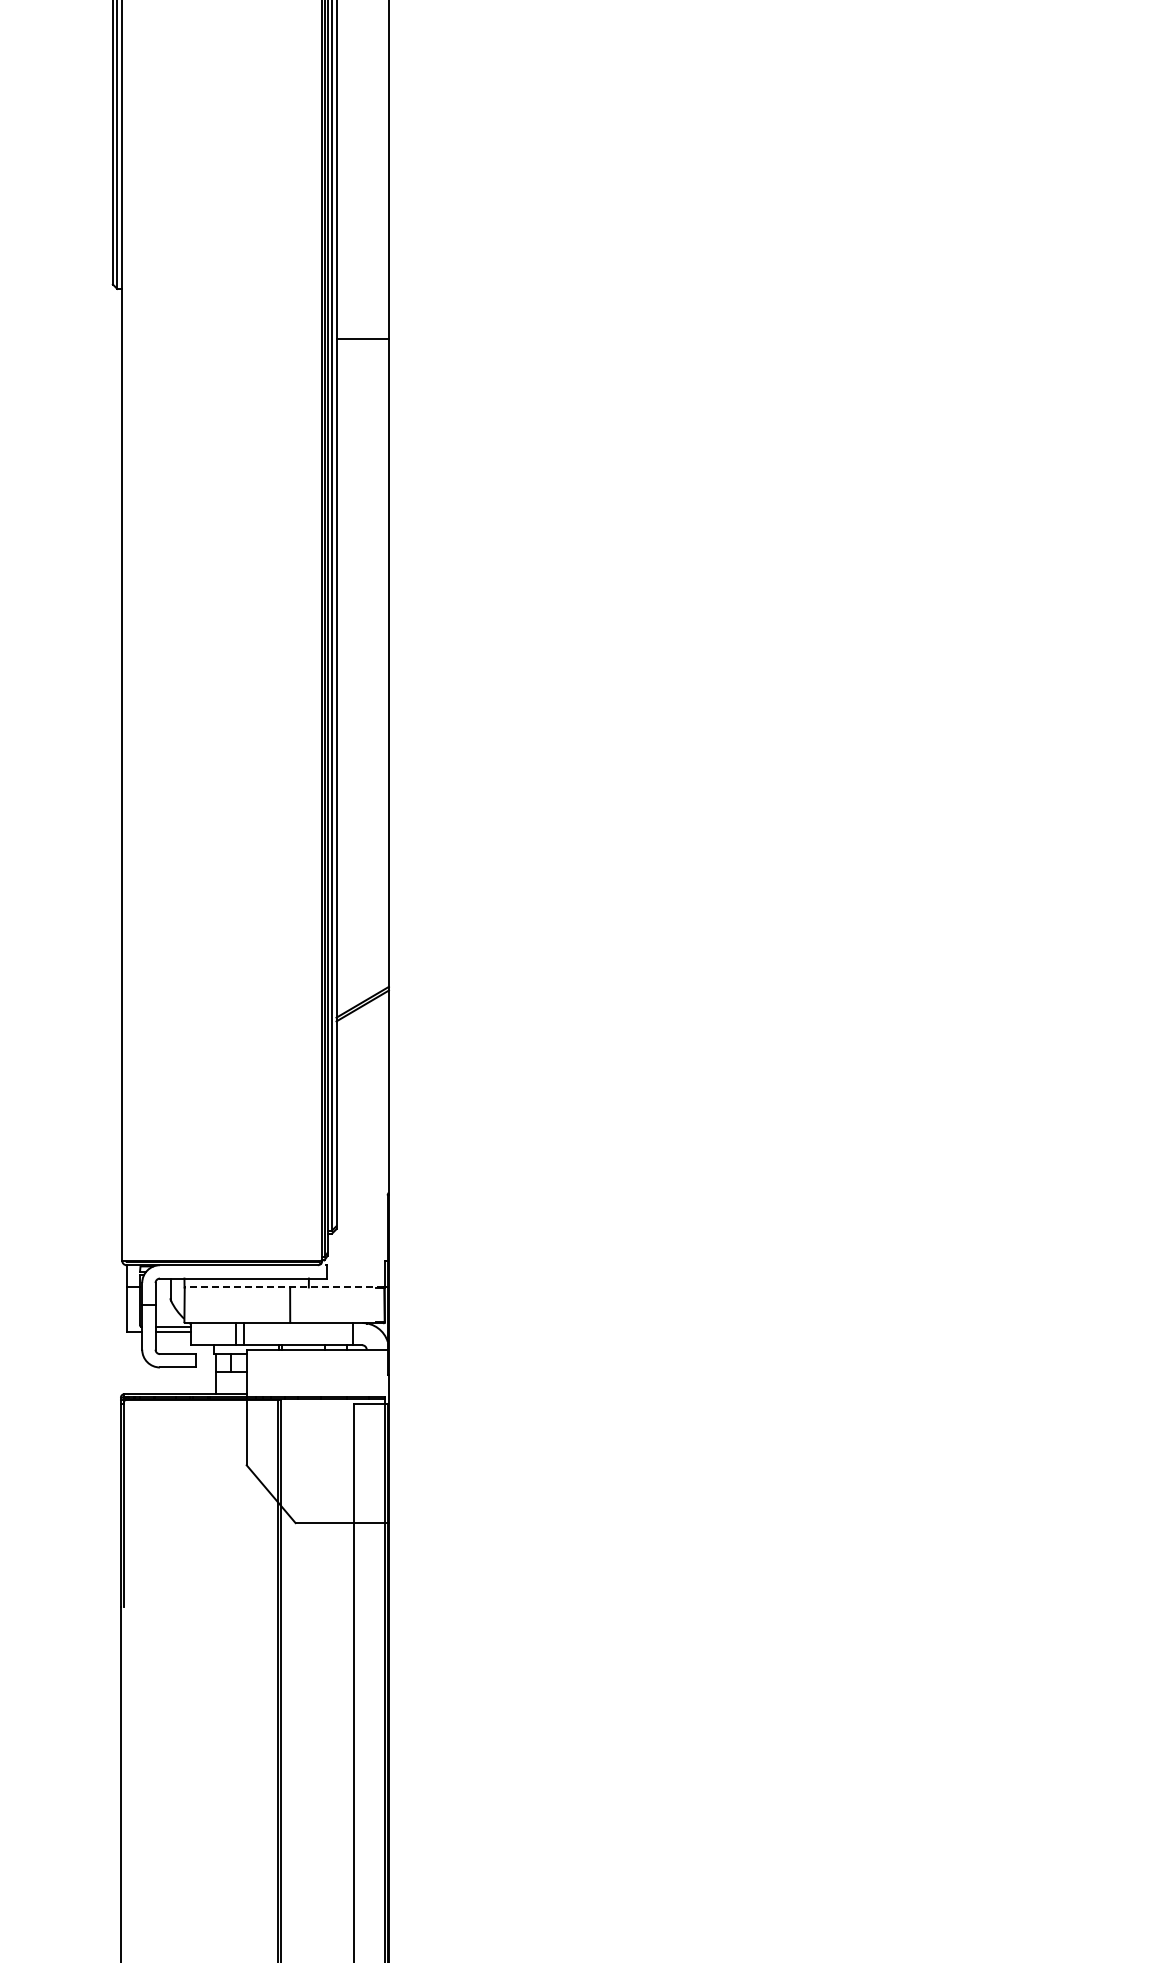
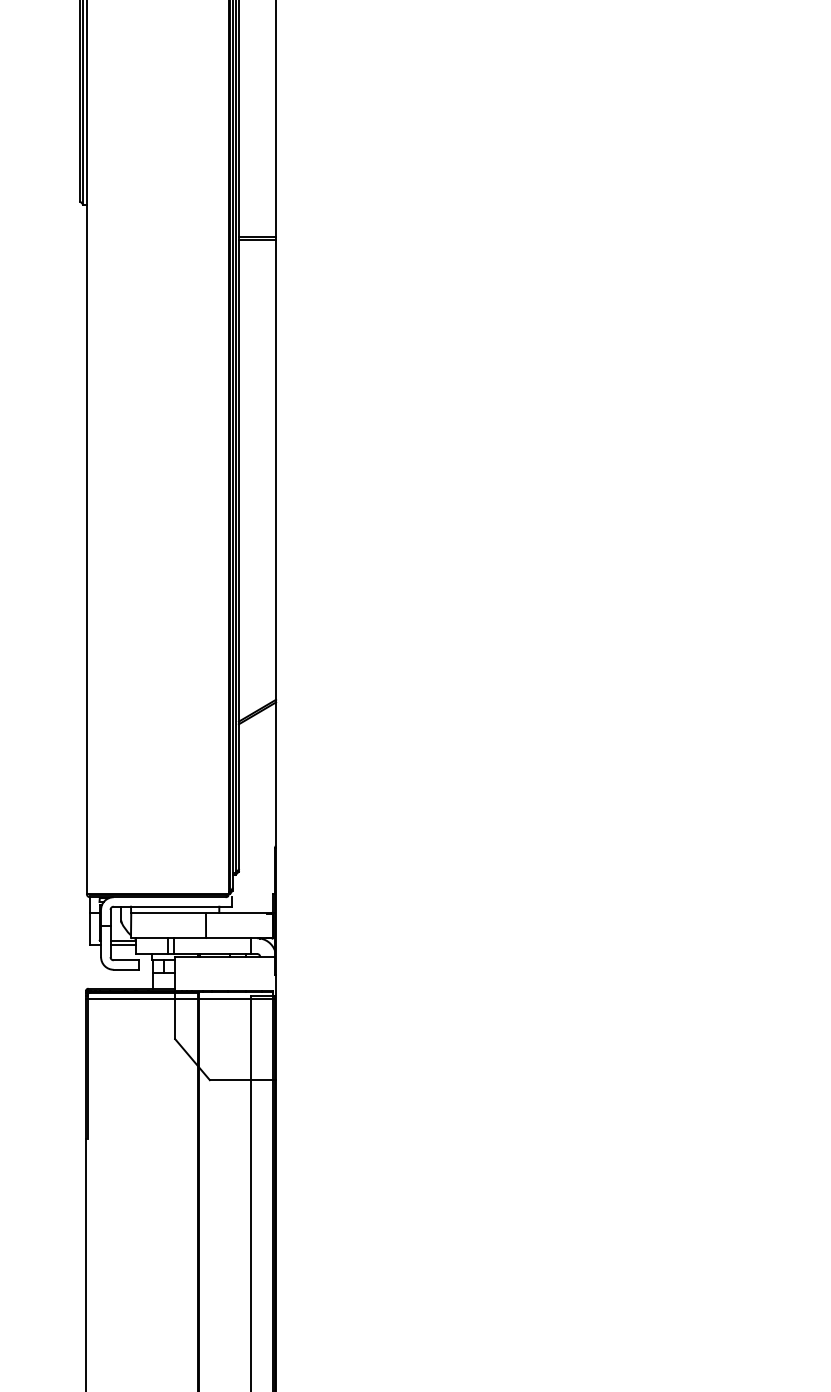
line: (362, 334) -> (257, 237), added
line: (284, 1287) -> (202, 913), dashed -> solid
line: (253, 1409) -> (180, 999), added

